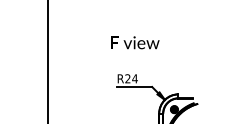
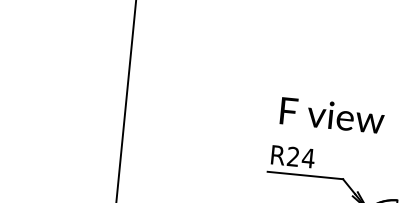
text: (135, 42) -> (332, 114), moved

